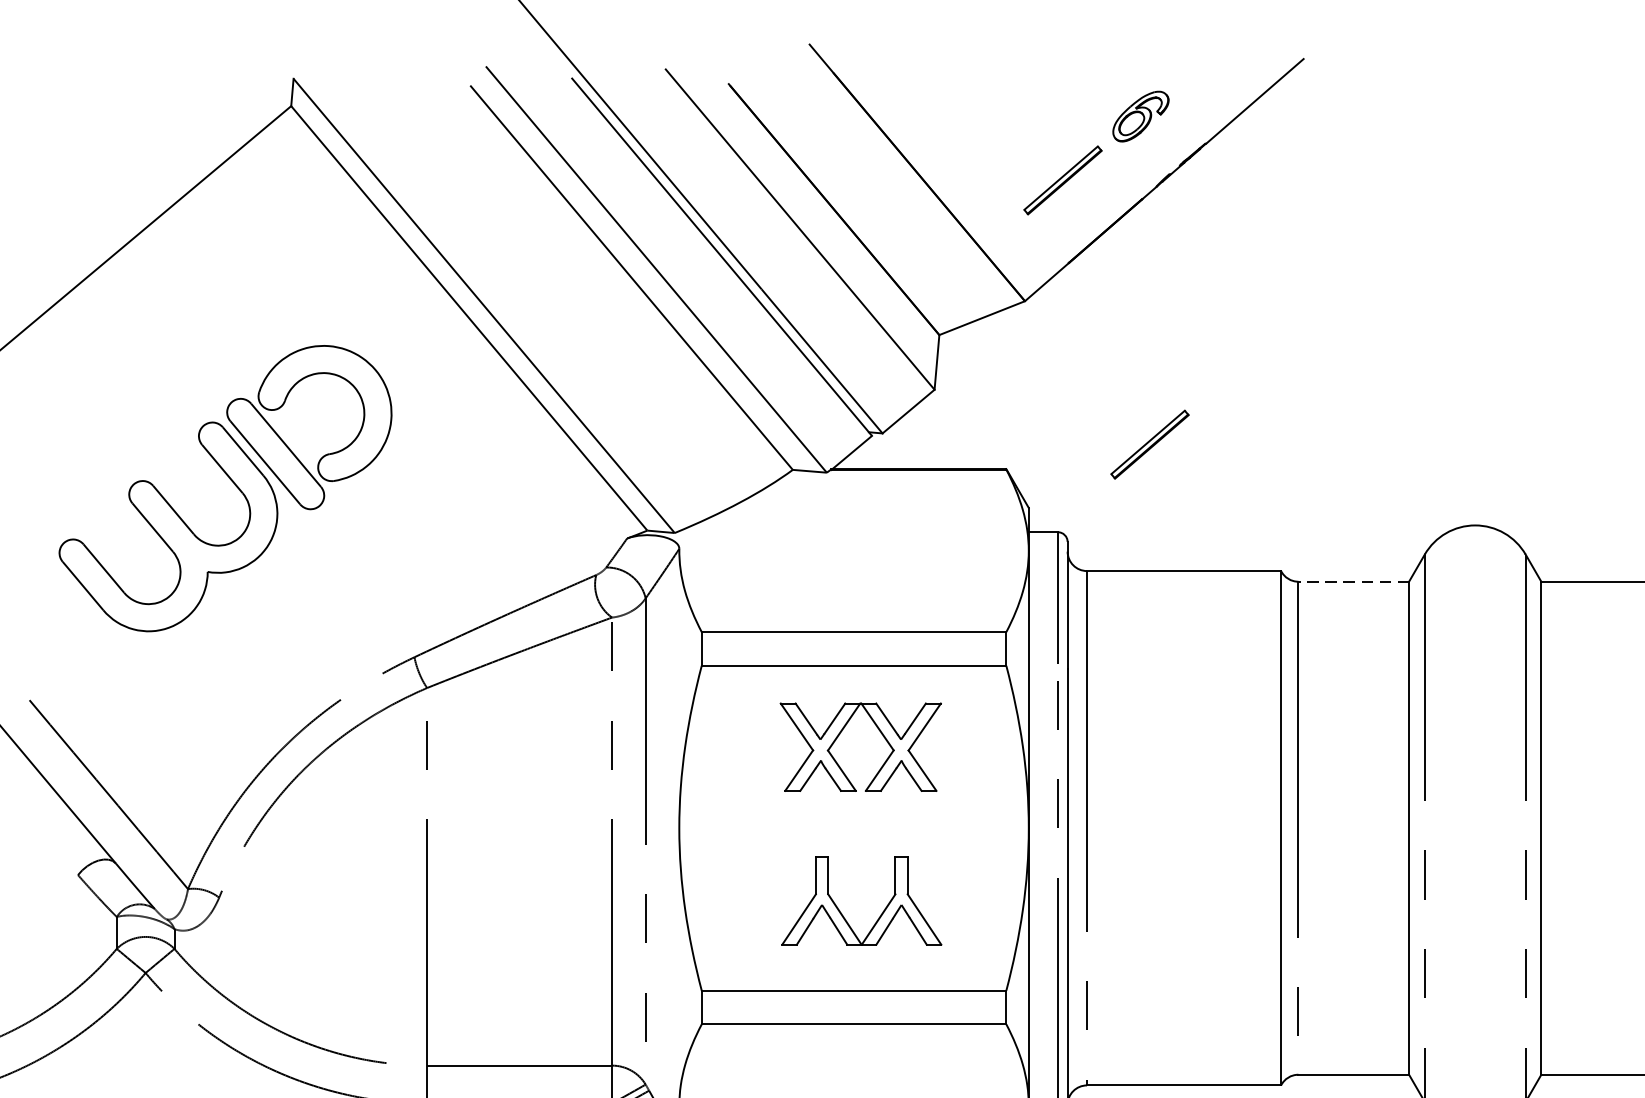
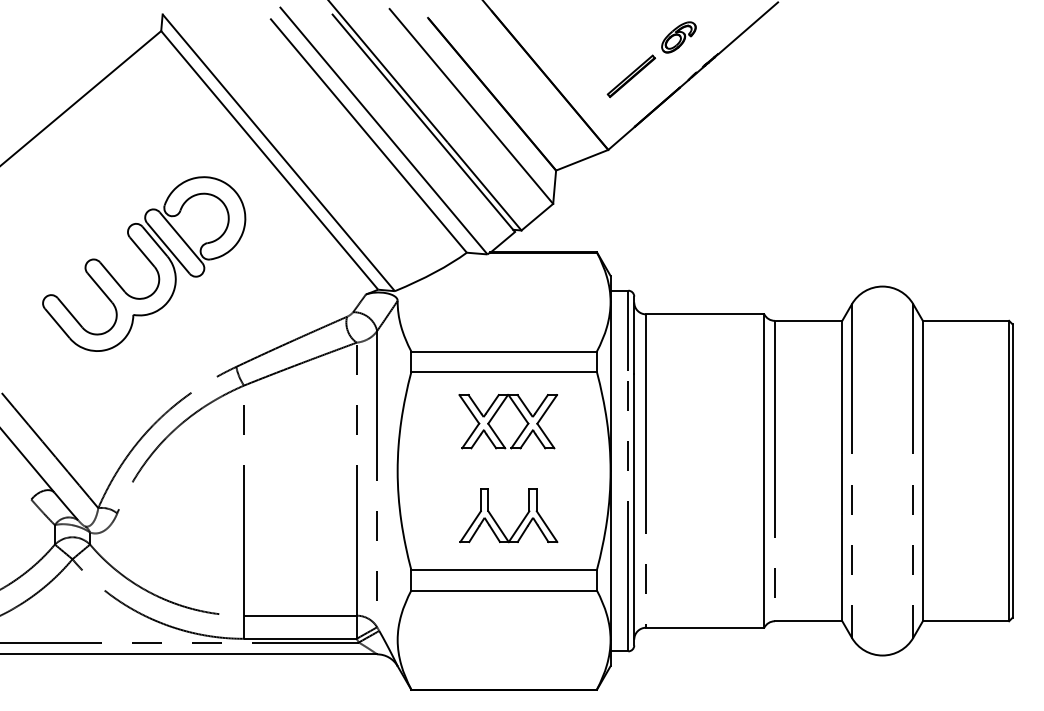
part: (1150, 444) -> (684, 237), removed
part: (226, 487) -> (144, 263), moved
line: (1353, 581) -> (808, 320), dashed -> solid

